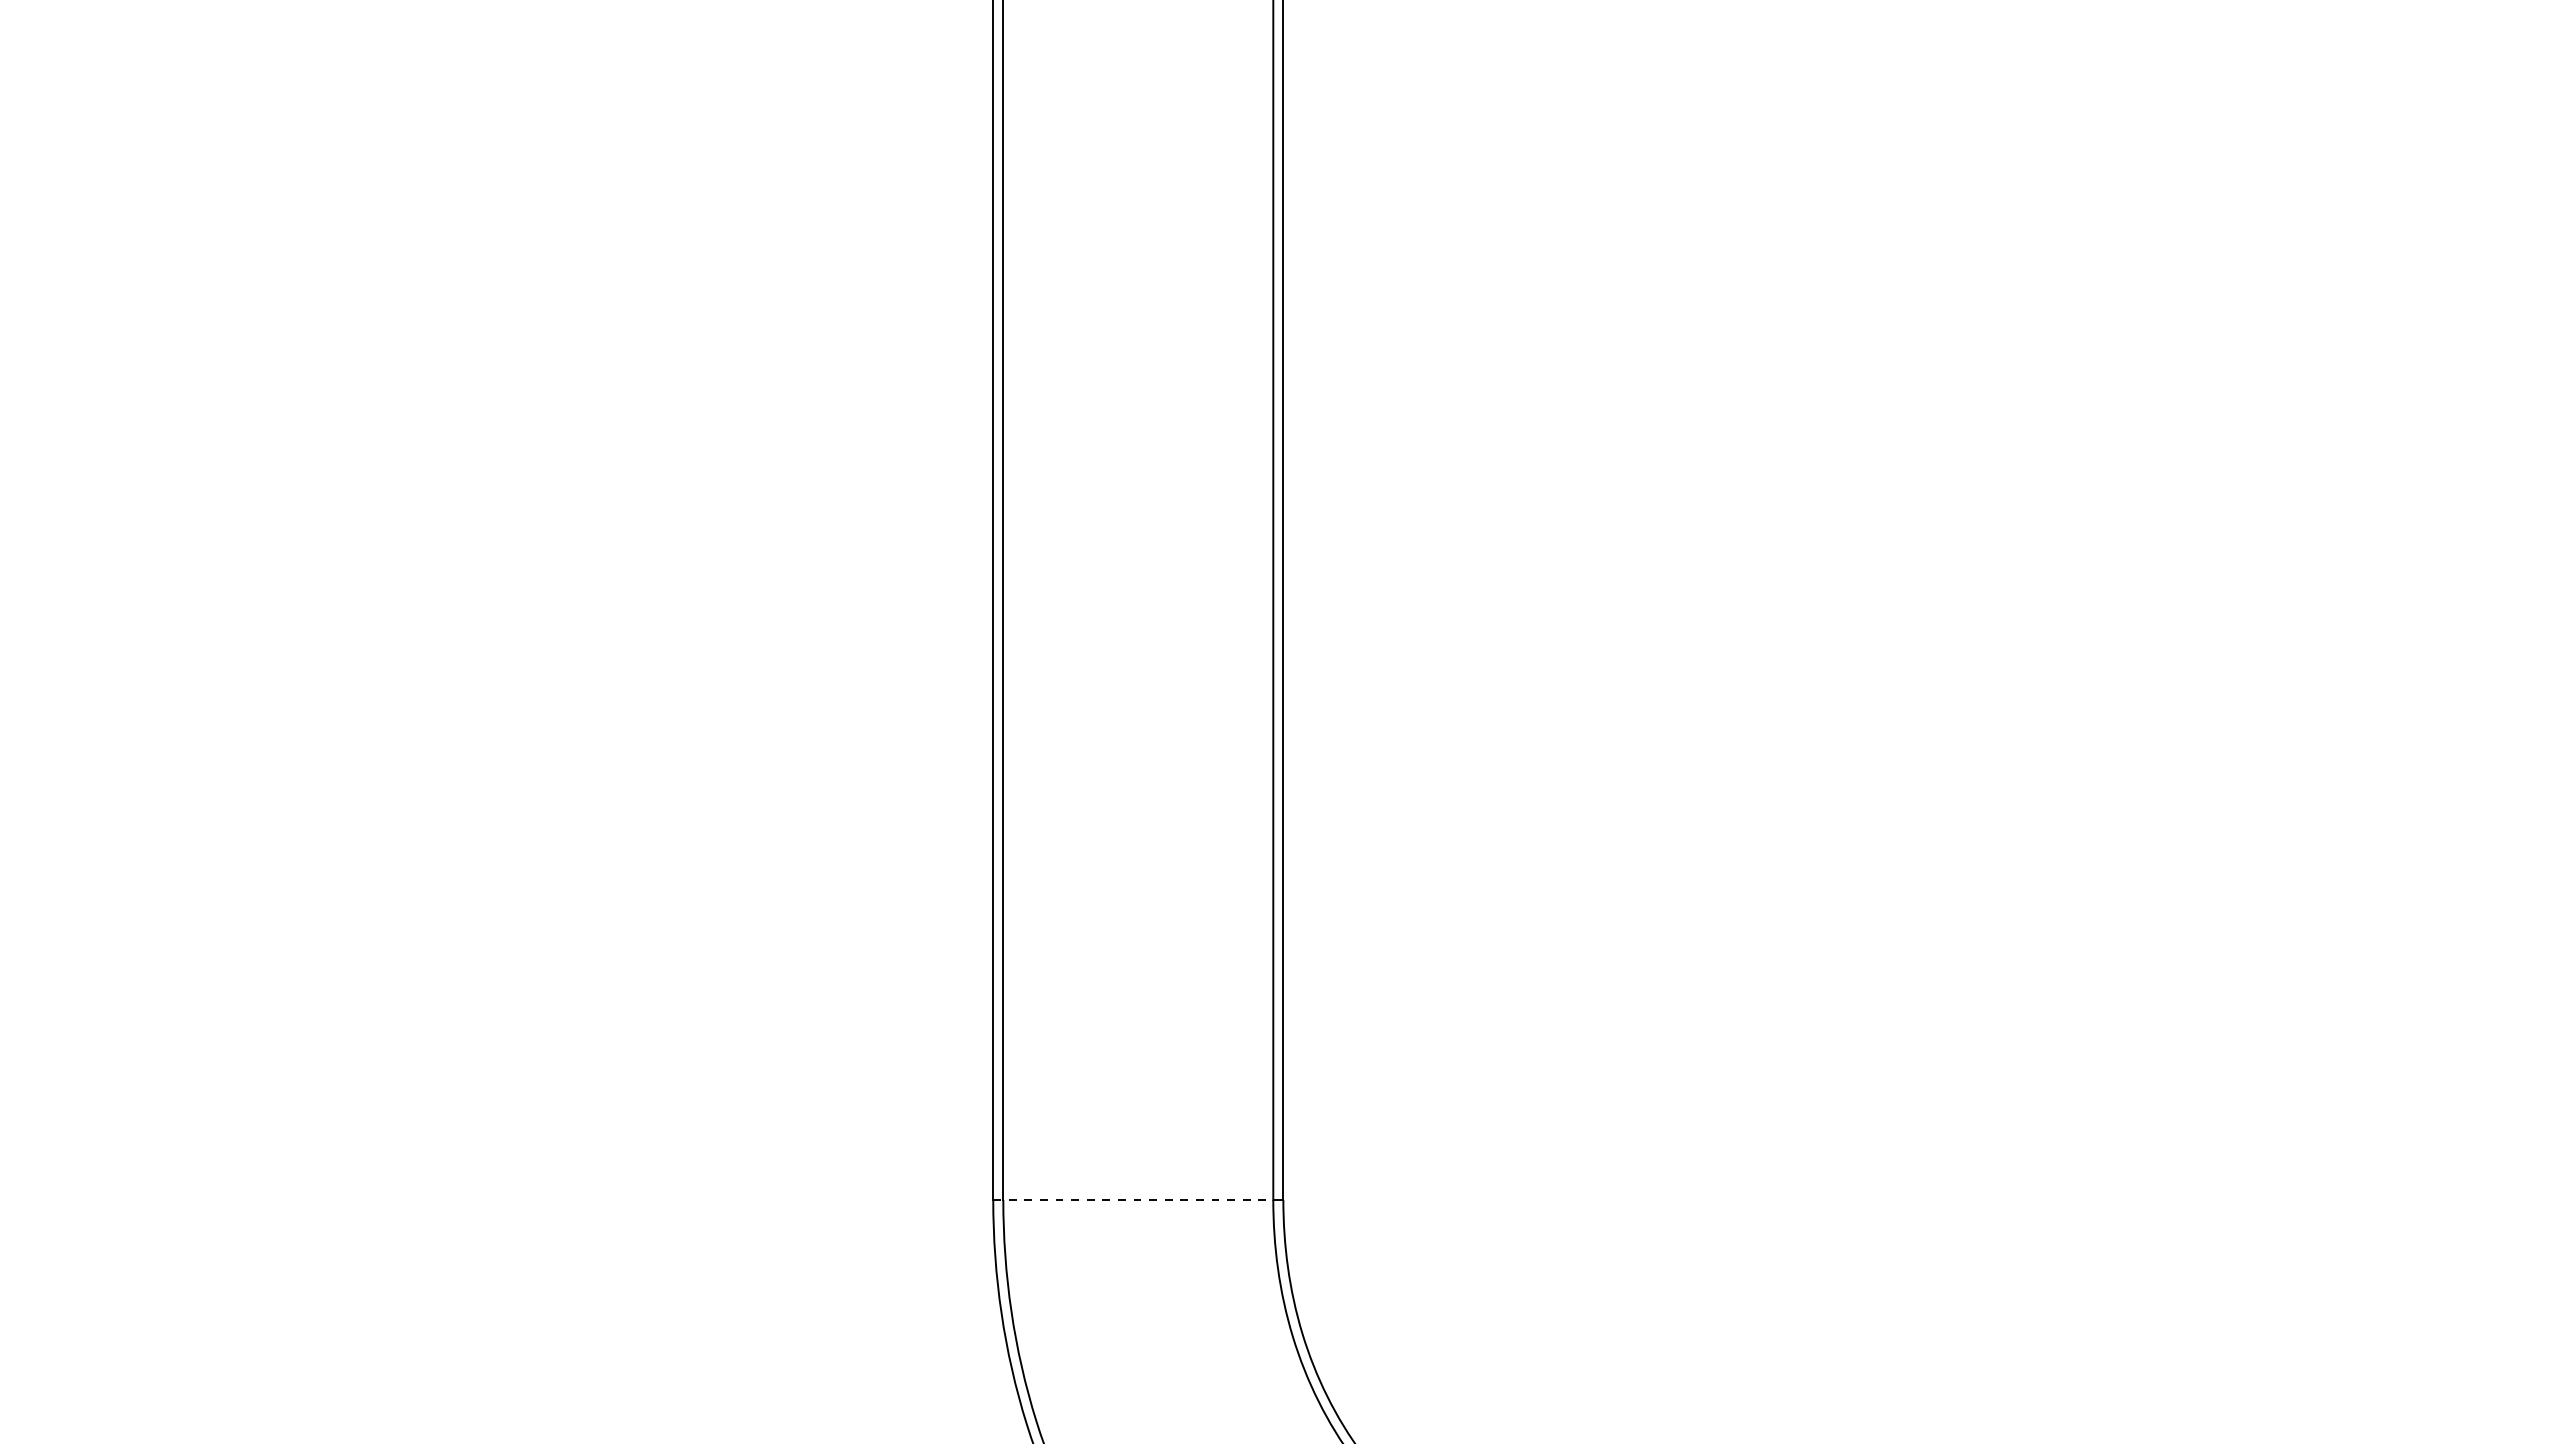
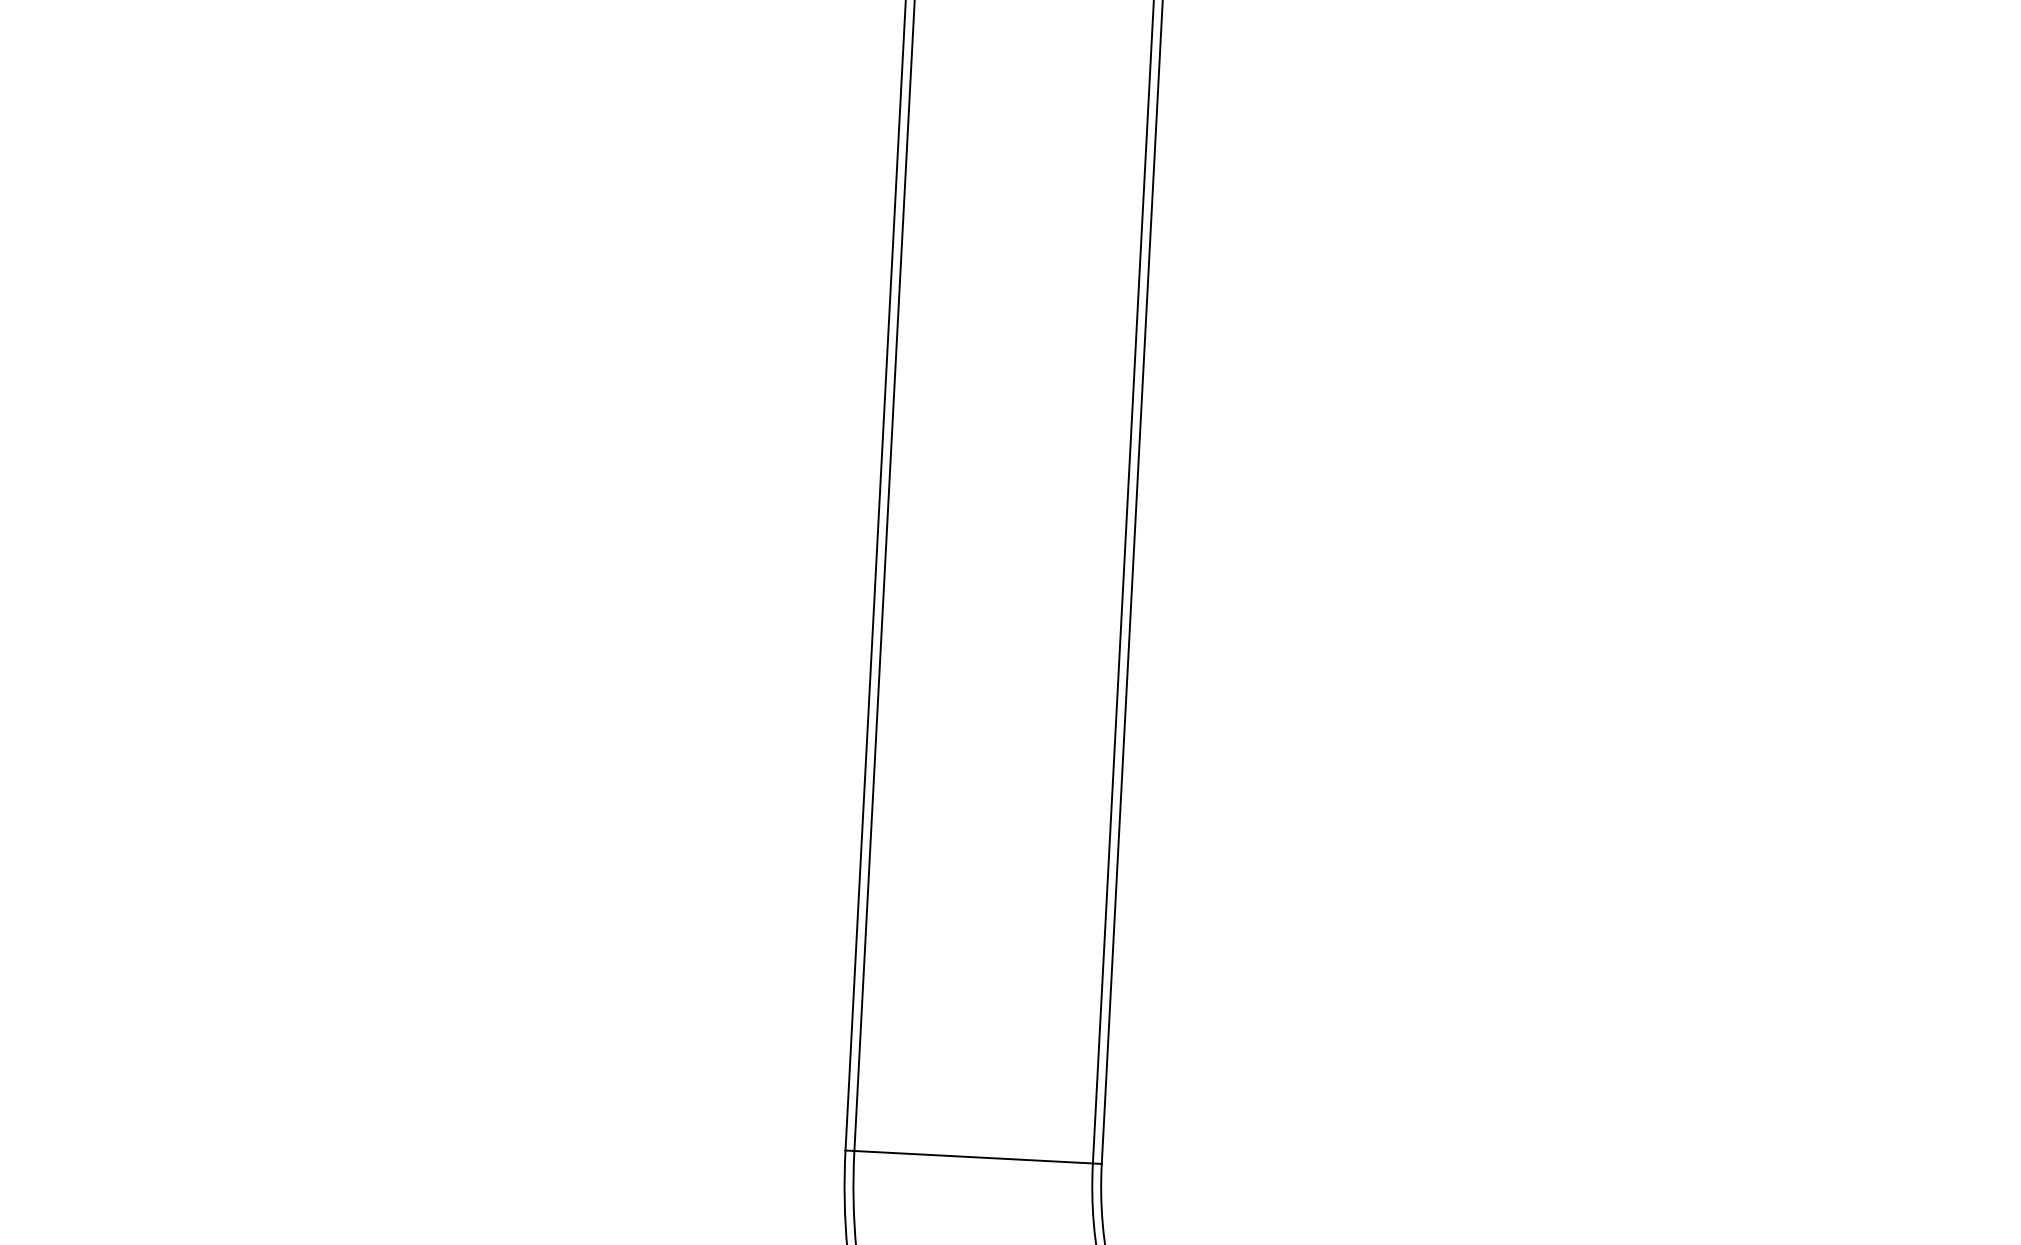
line: (1138, 1199) -> (973, 1156), dashed -> solid

